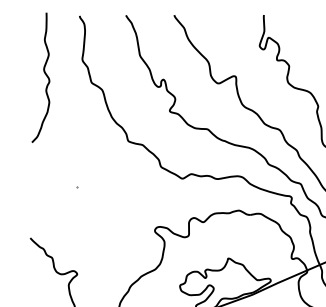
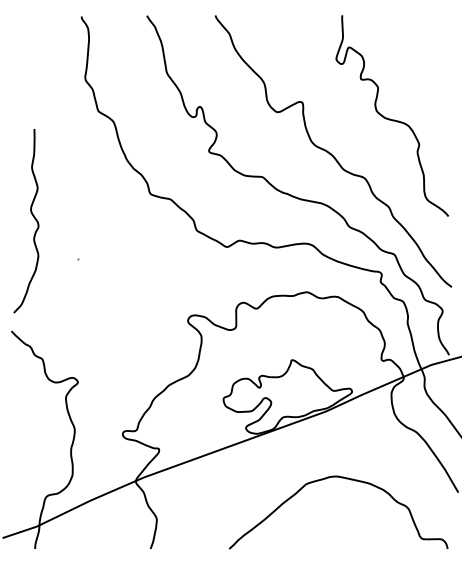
curve: (45, 74) -> (32, 216), moved

